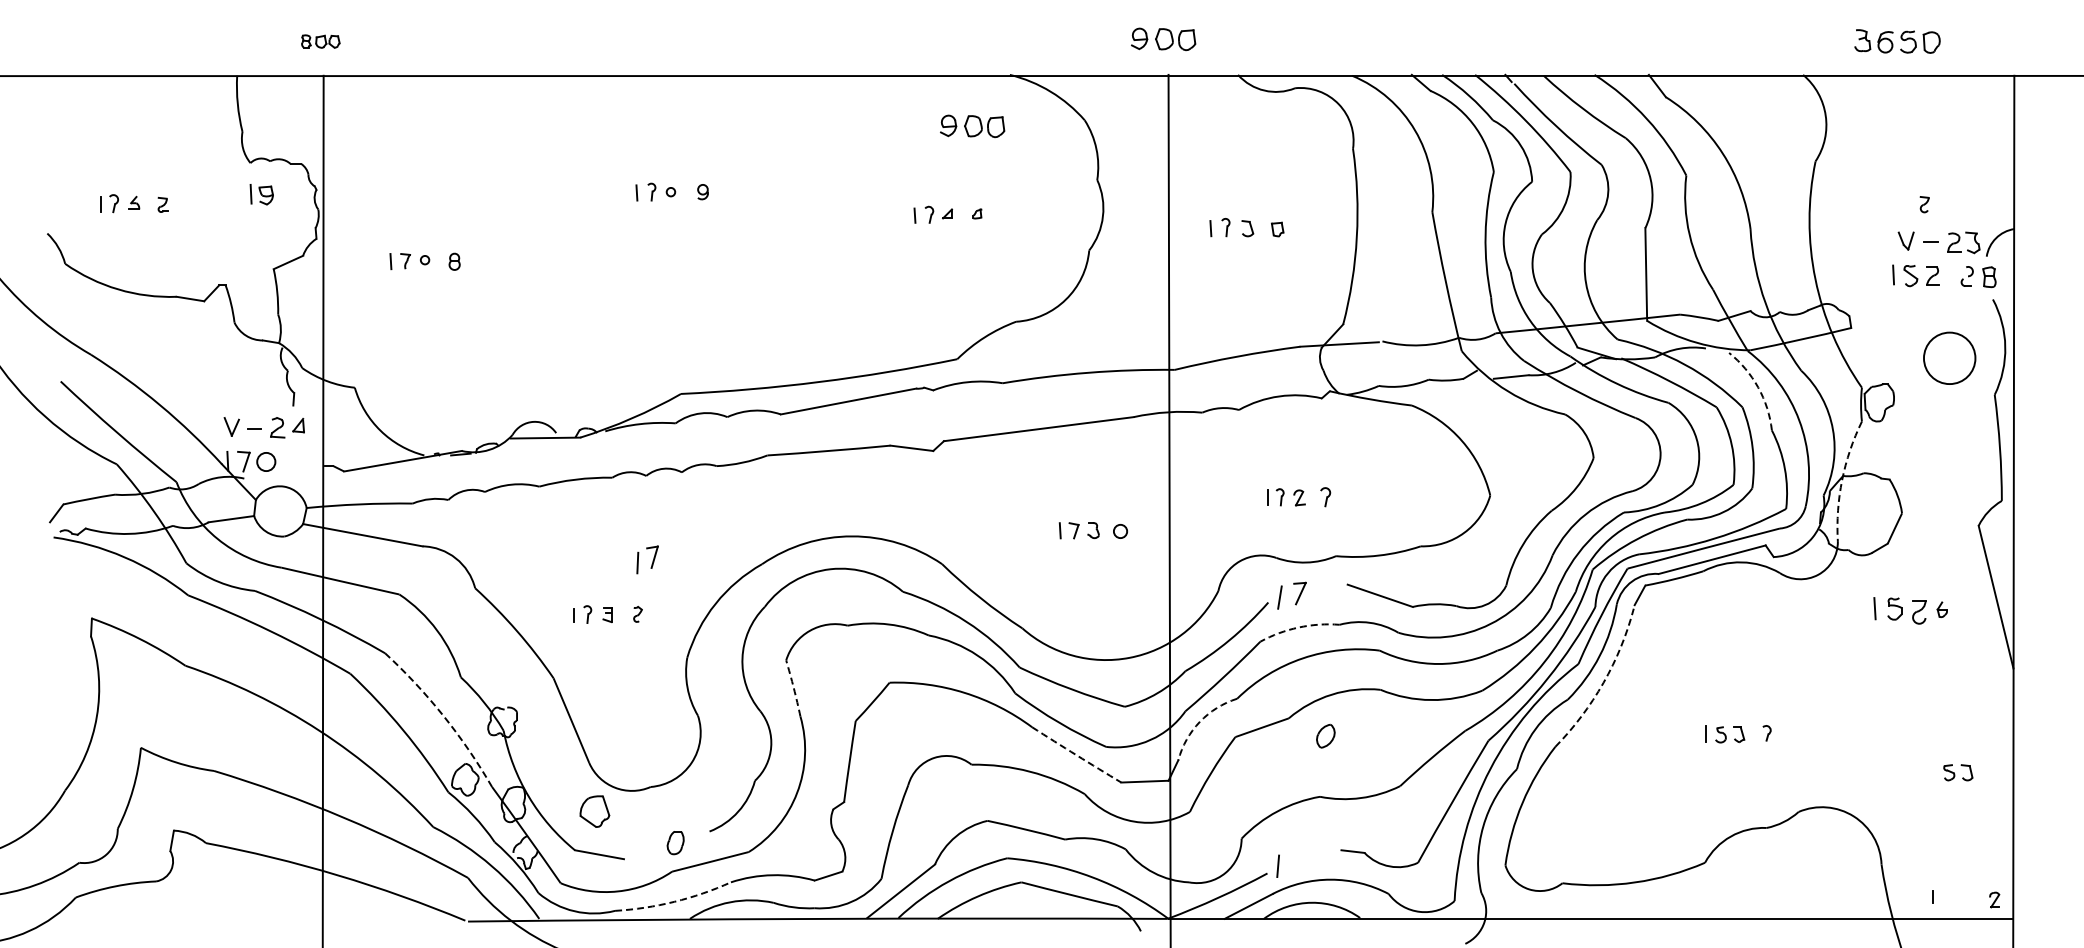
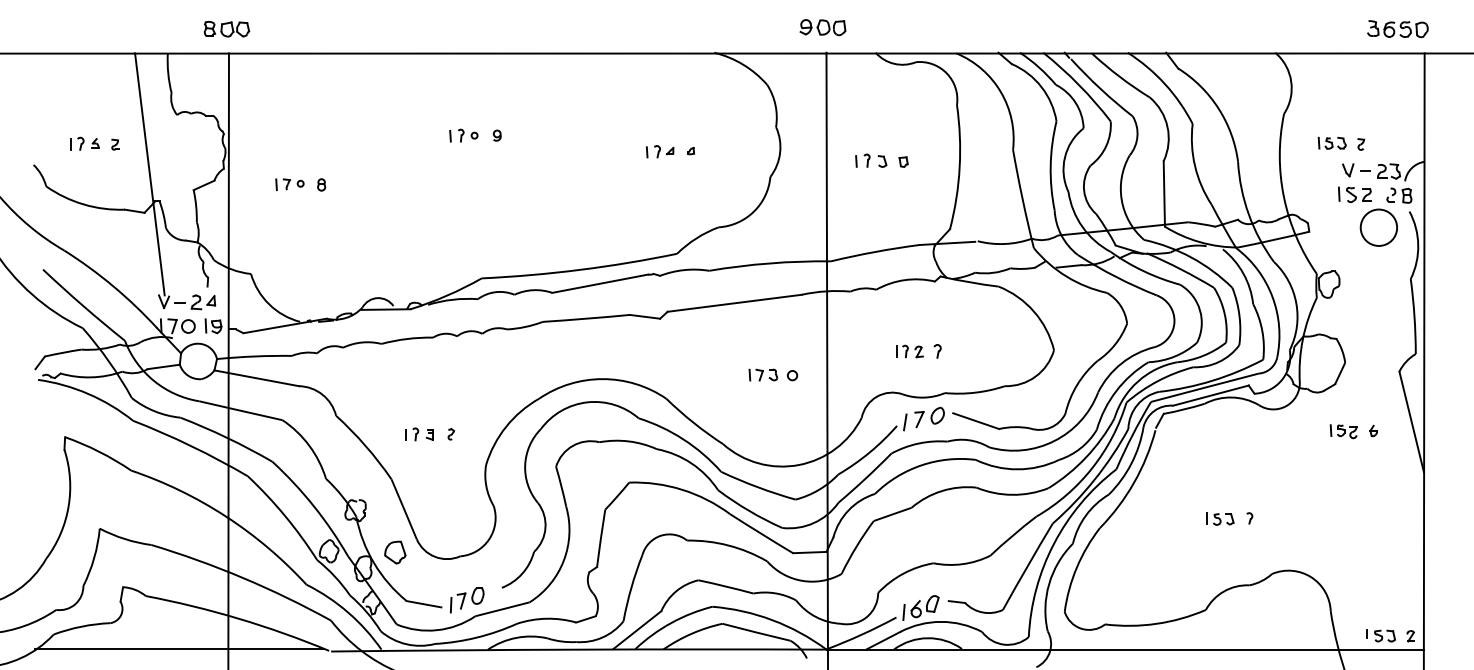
part: (320, 41) -> (226, 29), size x1.67
part: (1897, 41) -> (1397, 29), moved
part: (972, 126) -> (687, 89), removed
part: (261, 194) -> (213, 326), moved
part: (1883, 202) -> (1332, 142), added
line: (211, 246) -> (149, 174), added
circle: (1949, 357) -> (1378, 227), moved
arc: (1758, 387) -> (1243, 273), dashed -> solid
arc: (1842, 480) -> (1303, 339), dashed -> solid
part: (647, 559) -> (458, 602), moved
part: (1899, 610) -> (1343, 431), size x0.71
arc: (1298, 627) -> (918, 443), dashed -> solid
arc: (1603, 682) -> (1134, 482), dashed -> solid
arc: (793, 688) -> (561, 486), dashed -> solid
arc: (443, 716) -> (313, 506), dashed -> solid
arc: (1199, 721) -> (848, 510), dashed -> solid
part: (1325, 735) -> (937, 415), moved
arc: (1076, 755) -> (761, 534), dashed -> solid
part: (1958, 772) -> (1385, 635), moved
part: (594, 811) -> (395, 552), moved
part: (1307, 857) -> (924, 606), added
arc: (674, 901) -> (477, 637), dashed -> solid
line: (254, 918) -> (180, 649), added

